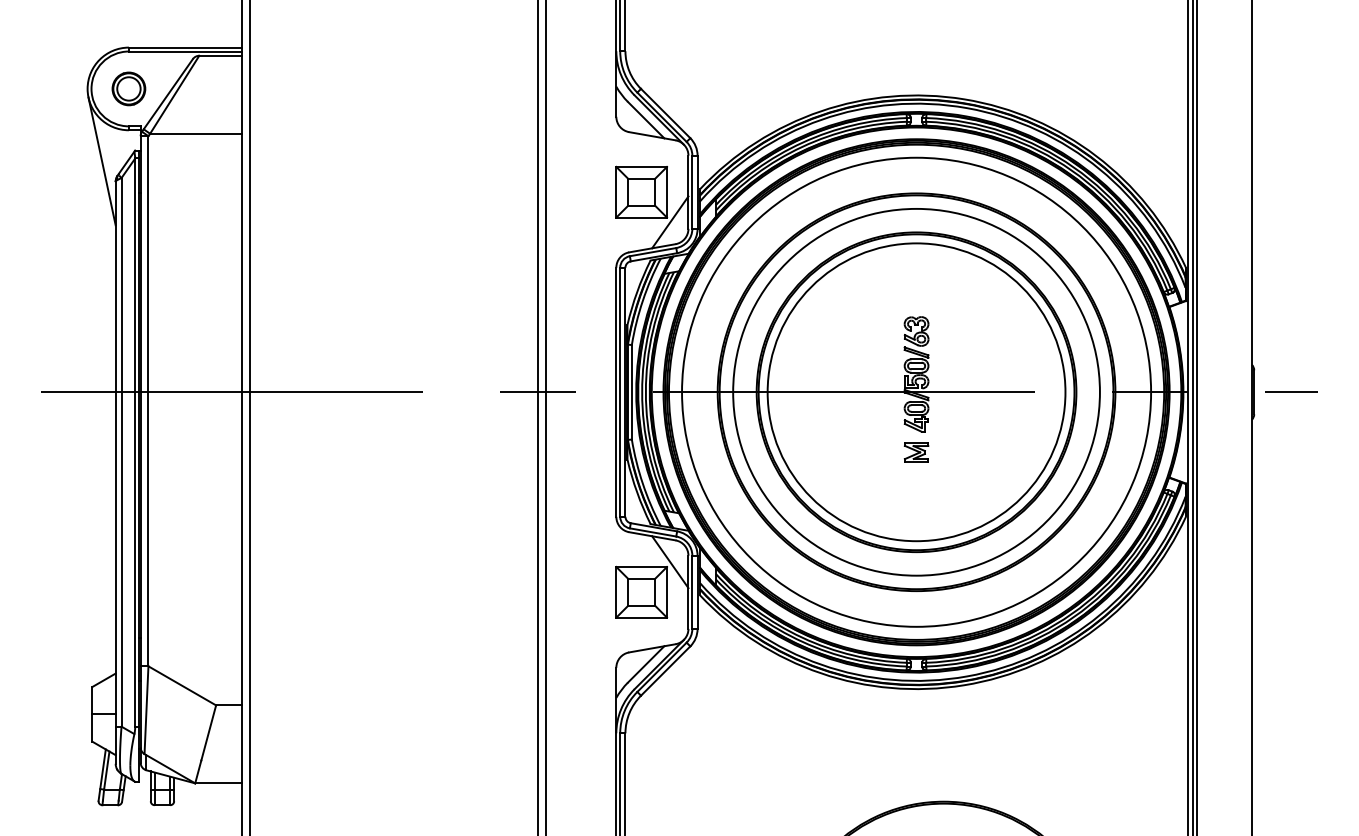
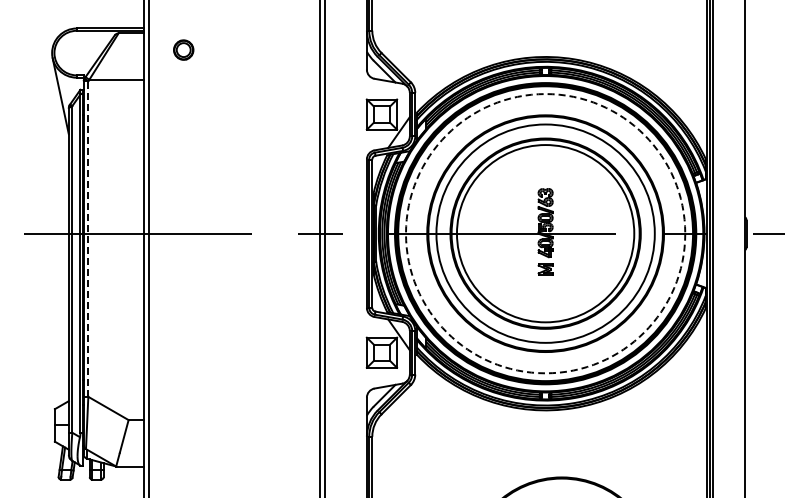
part: (128, 87) -> (183, 49), moved
circle: (916, 391) -> (545, 233), solid -> dashed
line: (148, 402) -> (88, 239), solid -> dashed

